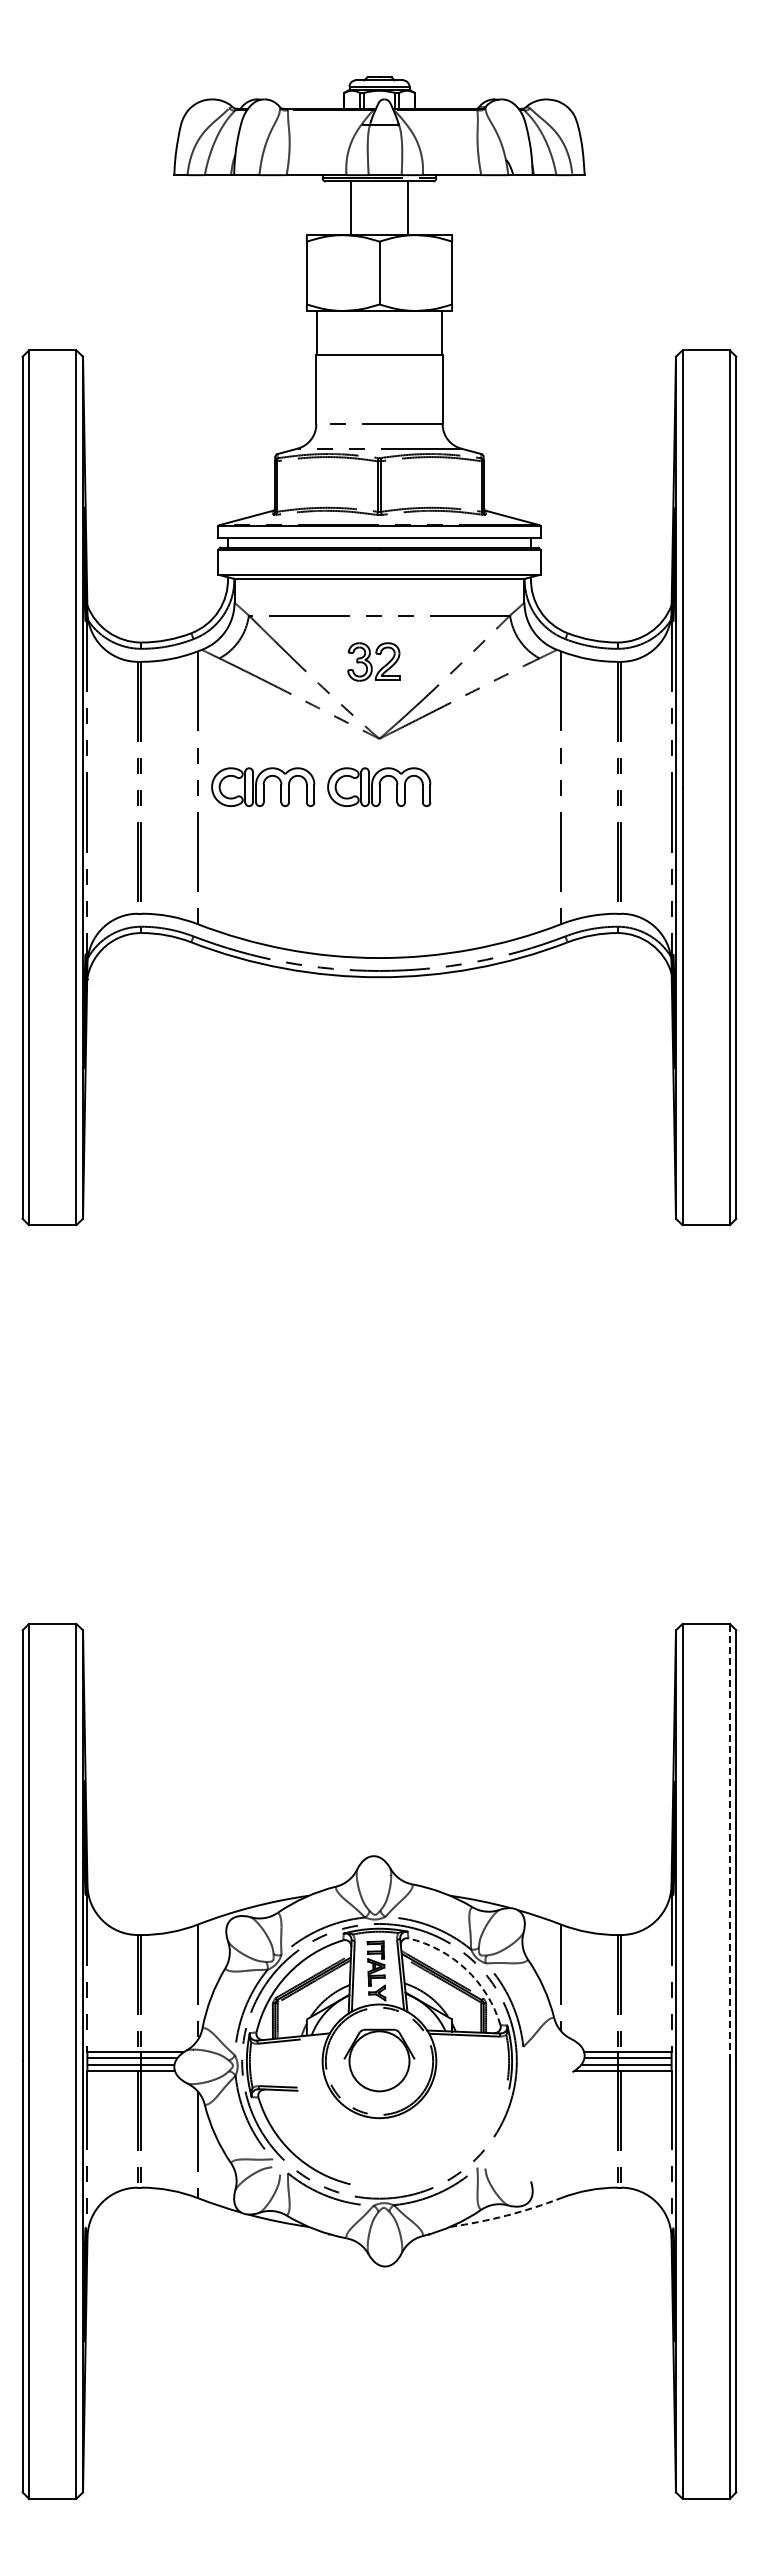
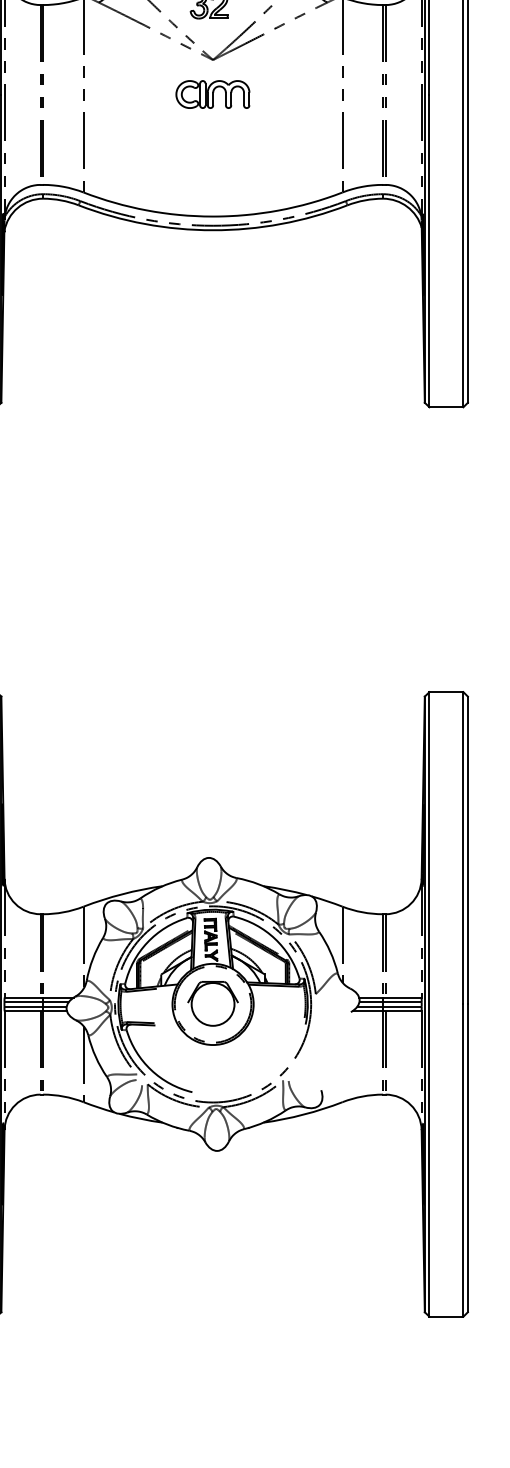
part: (263, 786) -> (130, 94), removed
line: (730, 1842) -> (463, 848), dashed -> solid
arc: (466, 1969) -> (275, 938), dashed -> solid
arc: (506, 2215) -> (303, 1114), dashed -> solid

